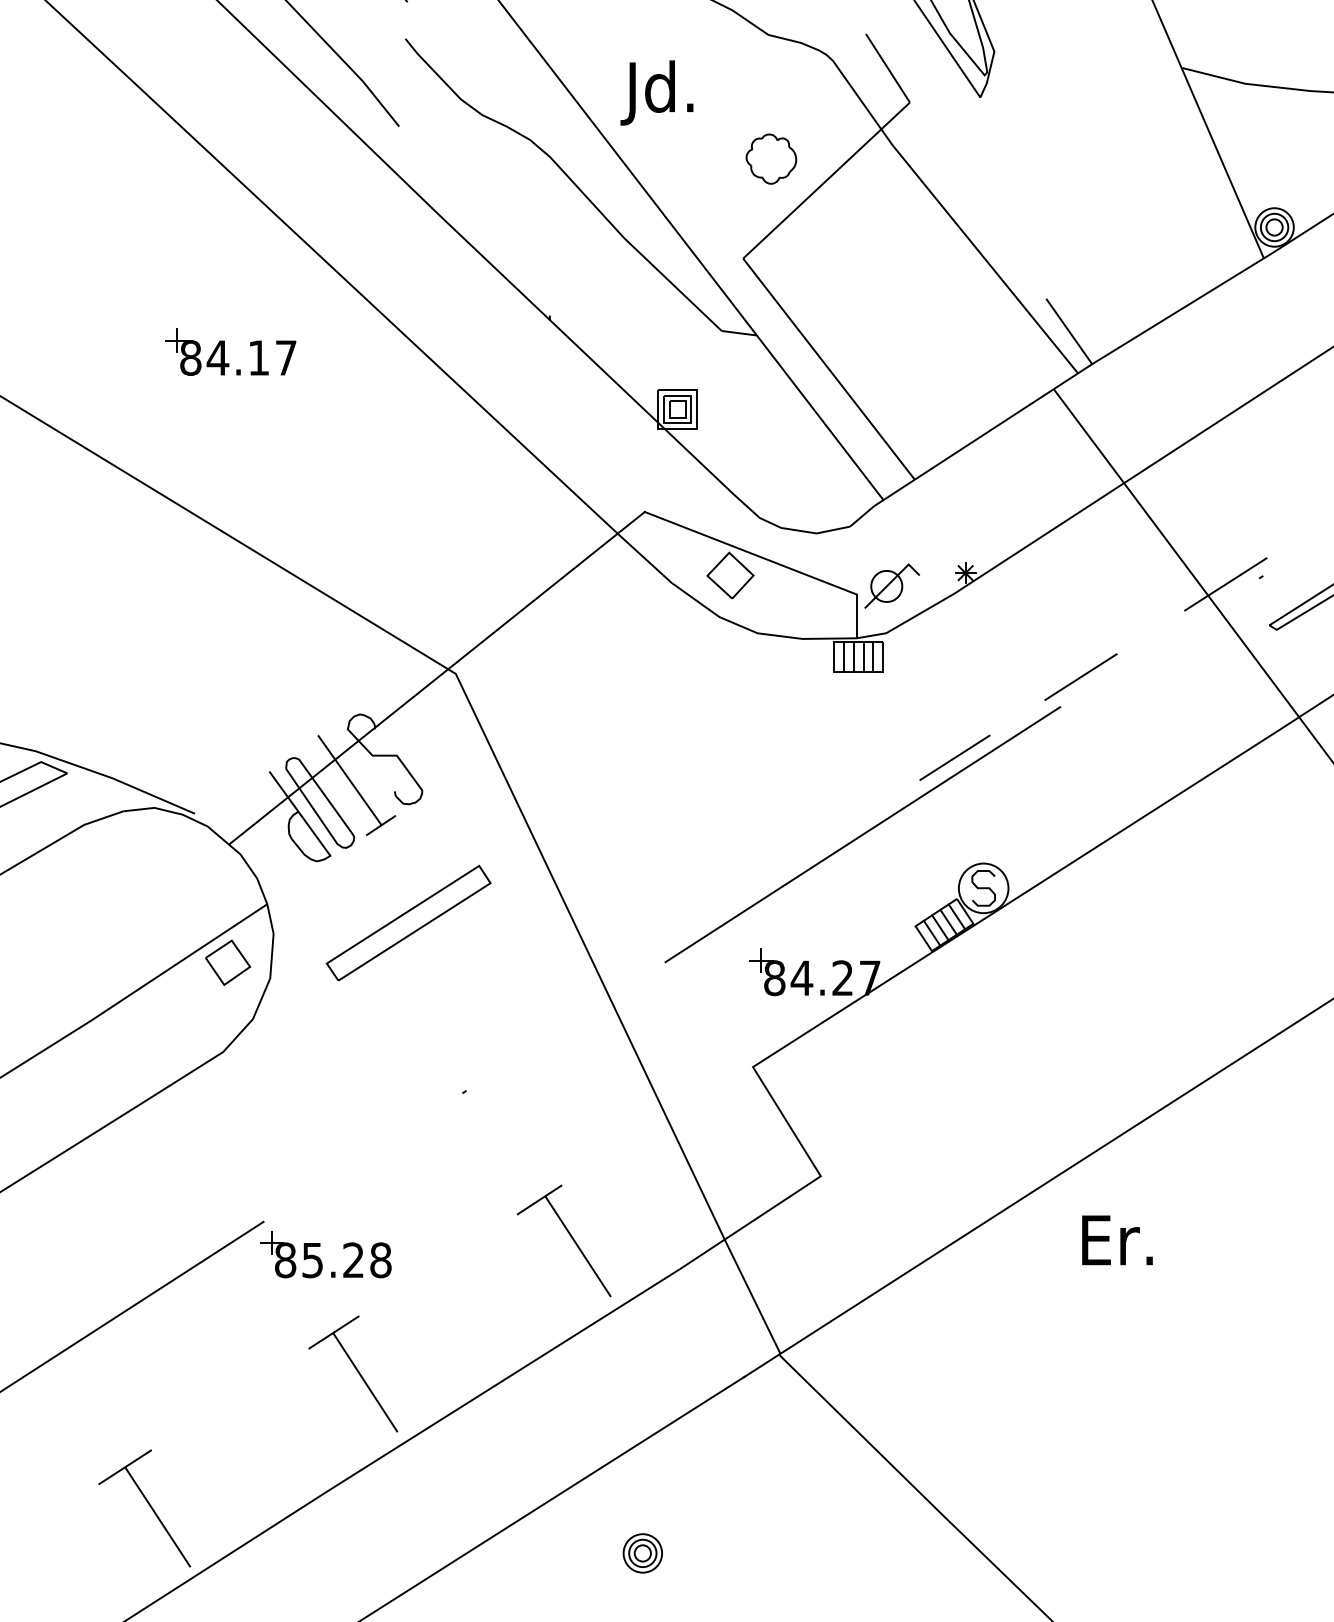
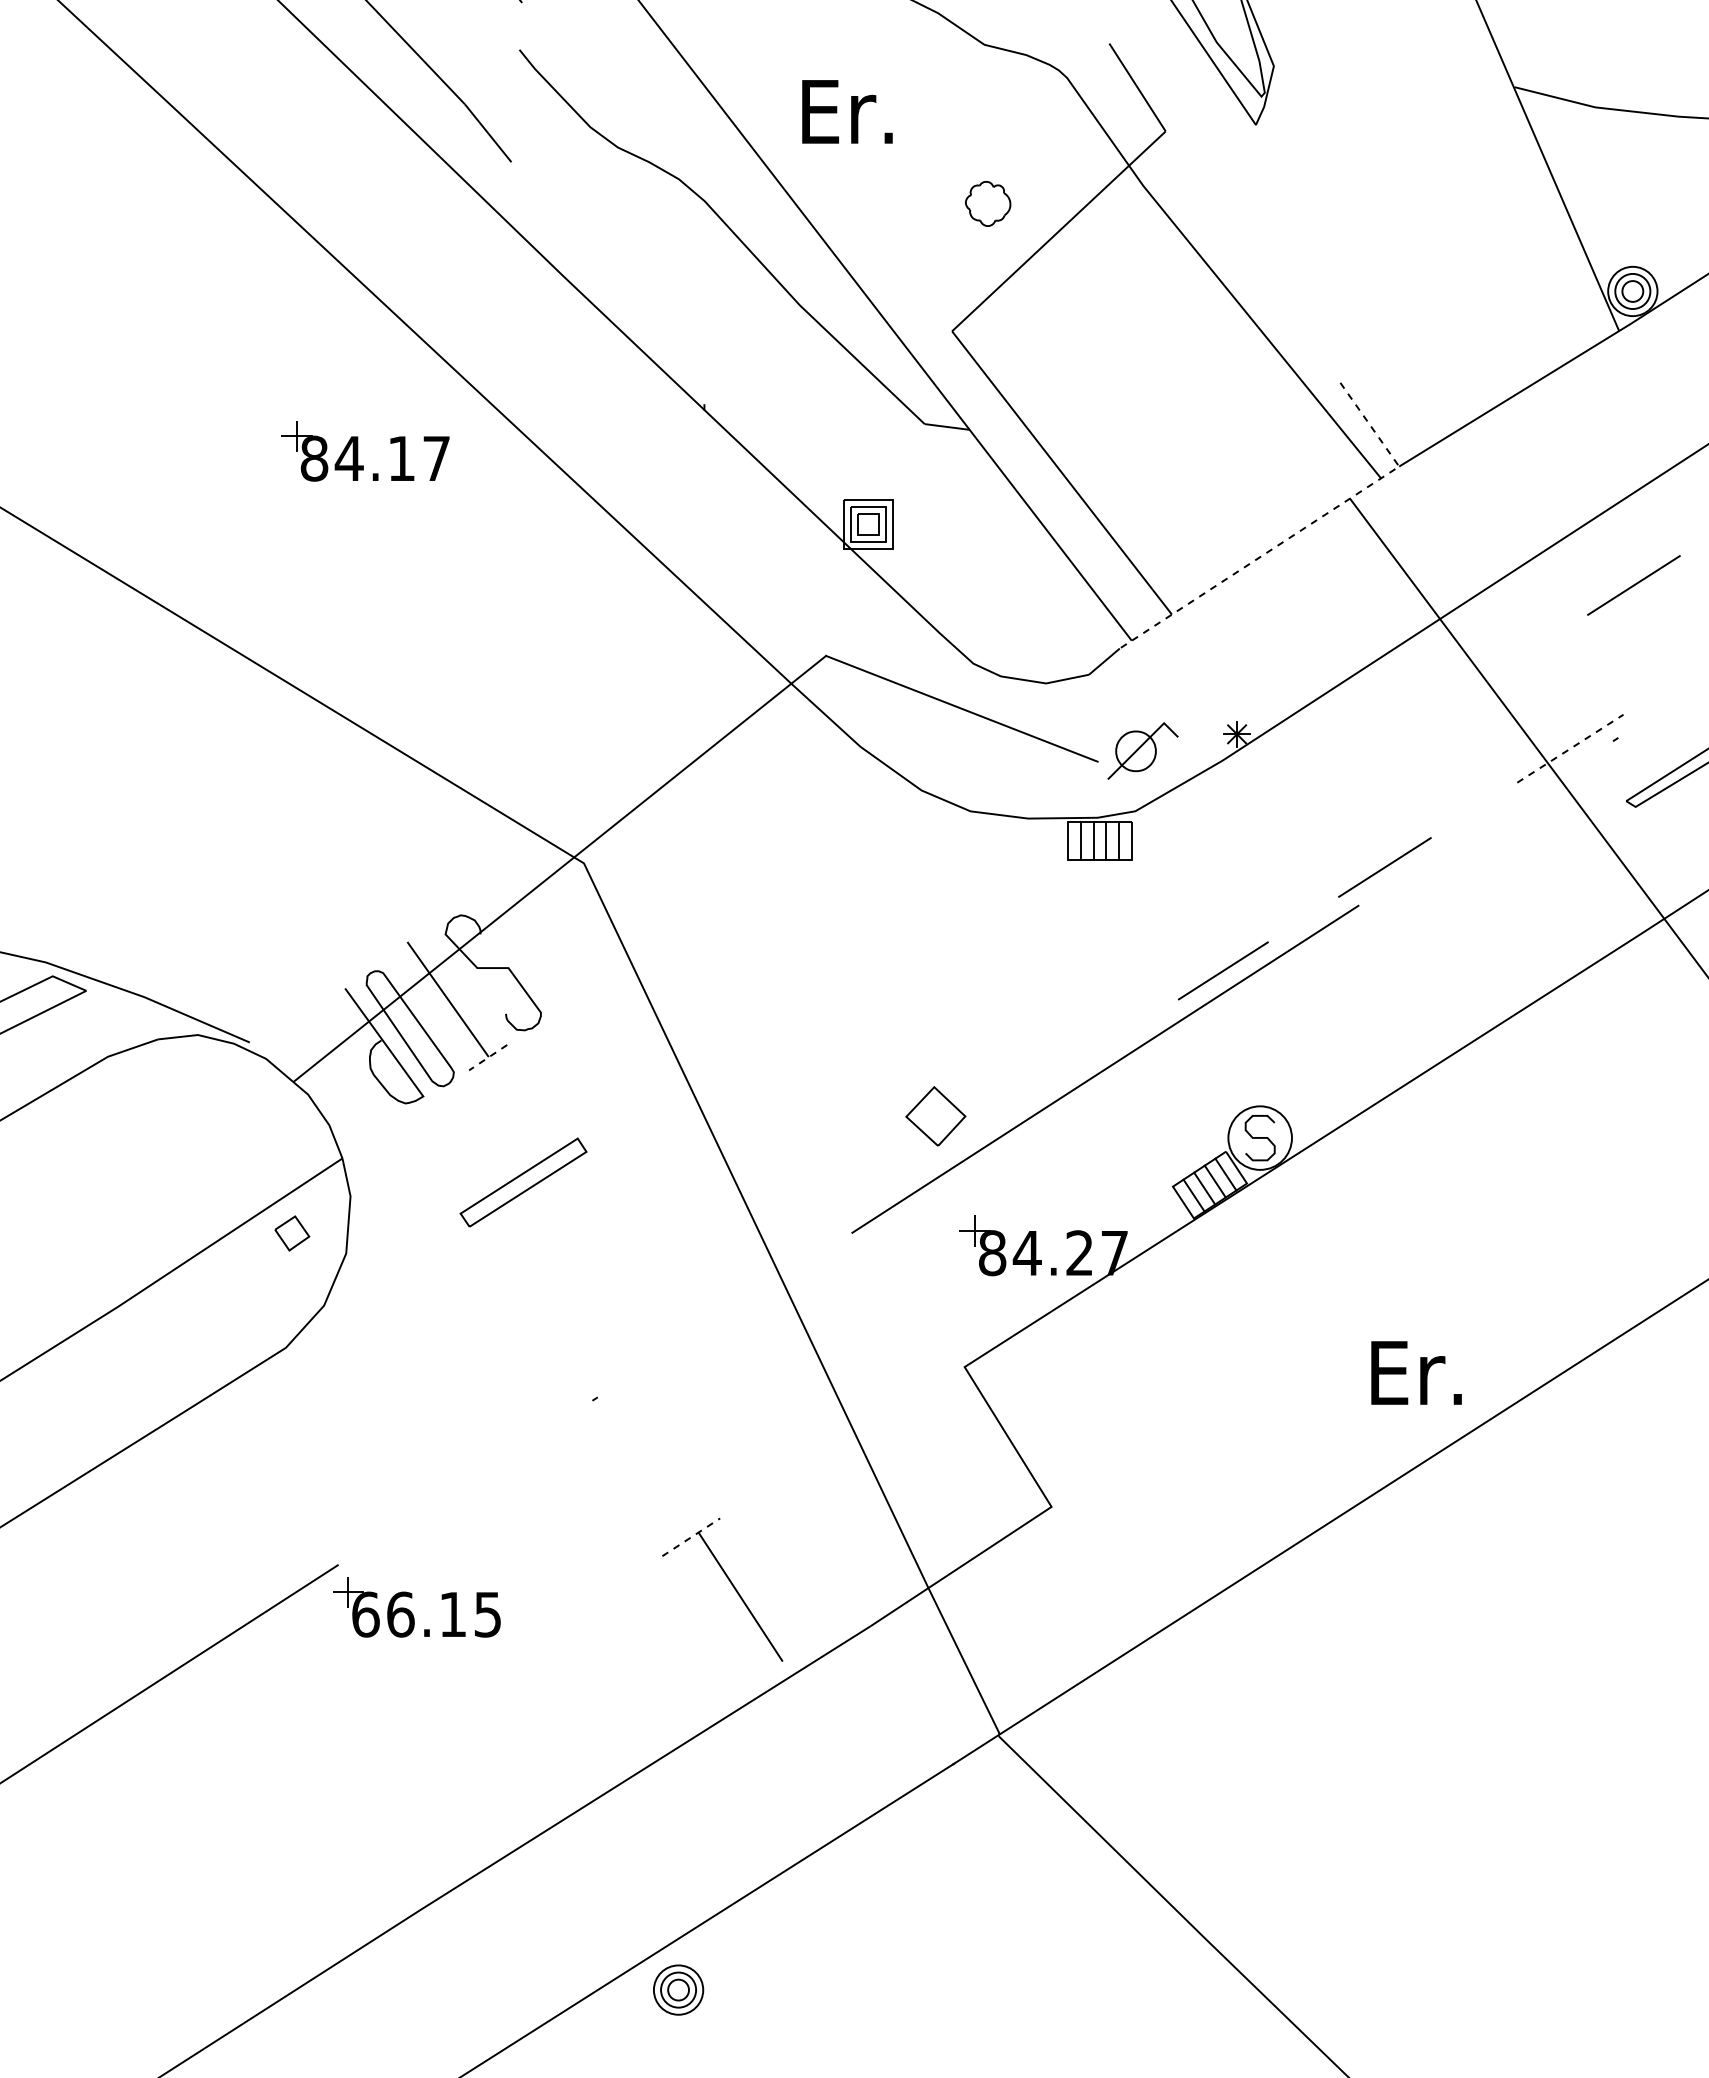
text: (658, 93) -> (843, 119), Jd. -> Er.
part: (770, 158) -> (987, 203), size x0.7
part: (225, 352) -> (358, 451), moved
line: (1016, 413) -> (1302, 529), solid -> dashed
line: (1275, 456) -> (1633, 585), added
part: (730, 575) -> (935, 1116), moved
line: (1225, 584) -> (1570, 748), solid -> dashed
line: (856, 616) -> (1097, 789), removed
line: (381, 825) -> (488, 1057), solid -> dashed
part: (408, 923) -> (523, 1182), size x0.6
part: (228, 962) -> (292, 1233), size x0.6
line: (539, 1200) -> (691, 1537), solid -> dashed
text: (1117, 1239) -> (1416, 1372), moved
text: (332, 1260) -> (426, 1614), 85.28 -> 66.15
part: (357, 1372) -> (458, 1758), removed
part: (149, 1506) -> (191, 1929), removed
part: (642, 1552) -> (678, 1989), moved

